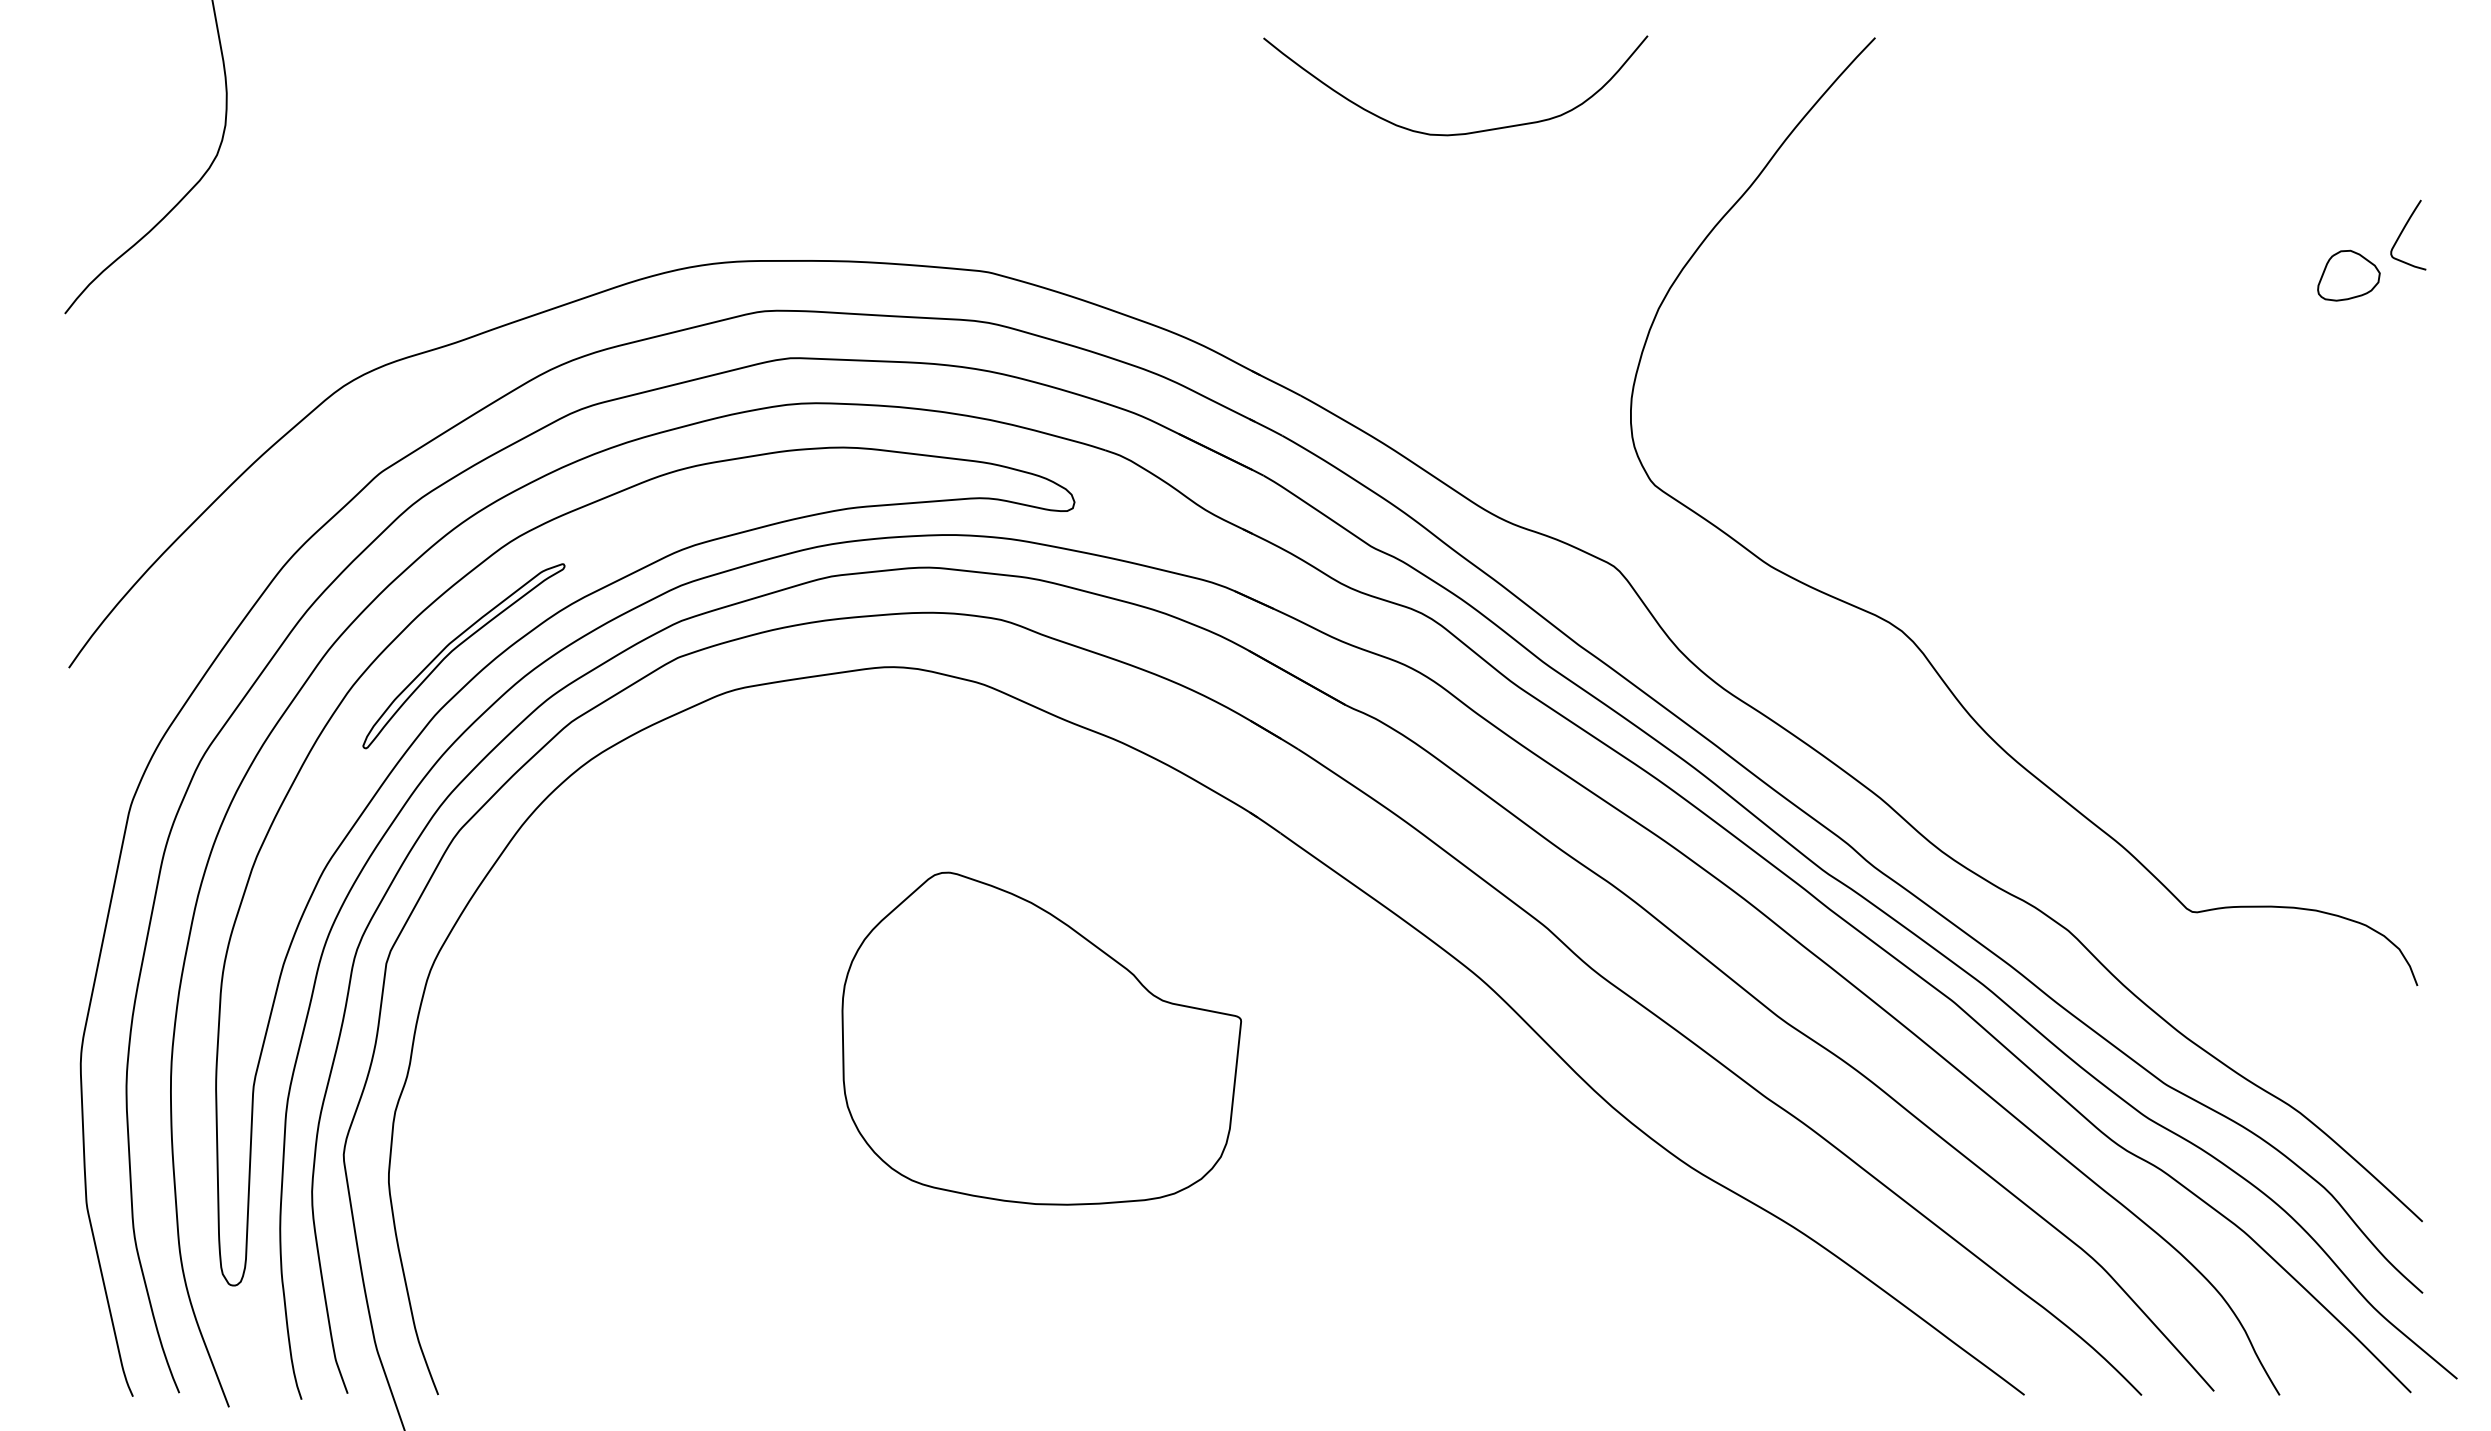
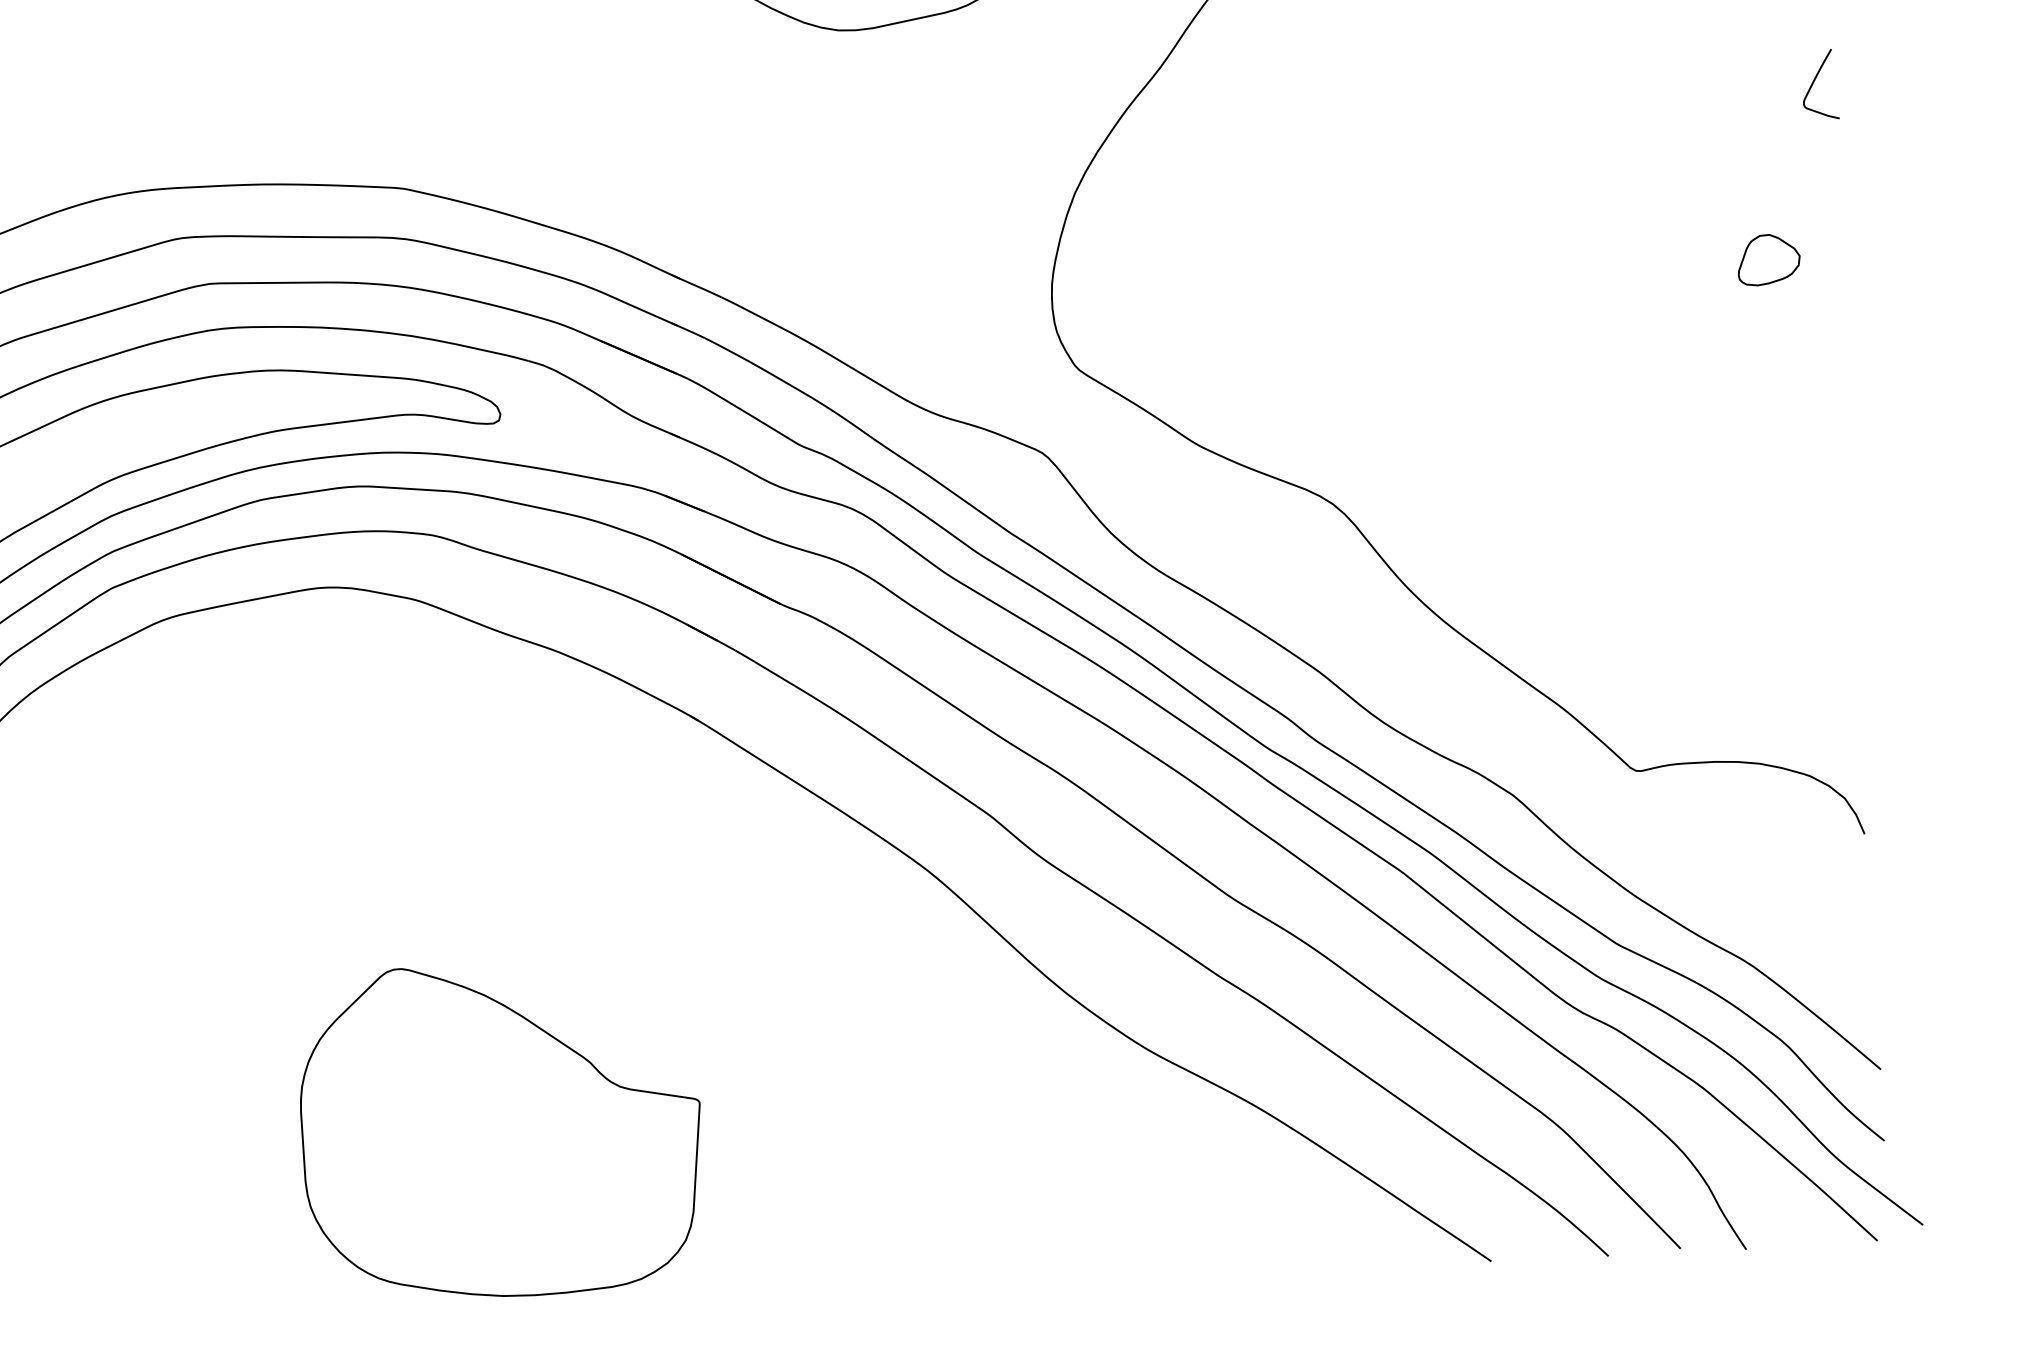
part: (2348, 275) -> (1768, 259), moved
part: (1041, 1038) -> (501, 1130), moved

